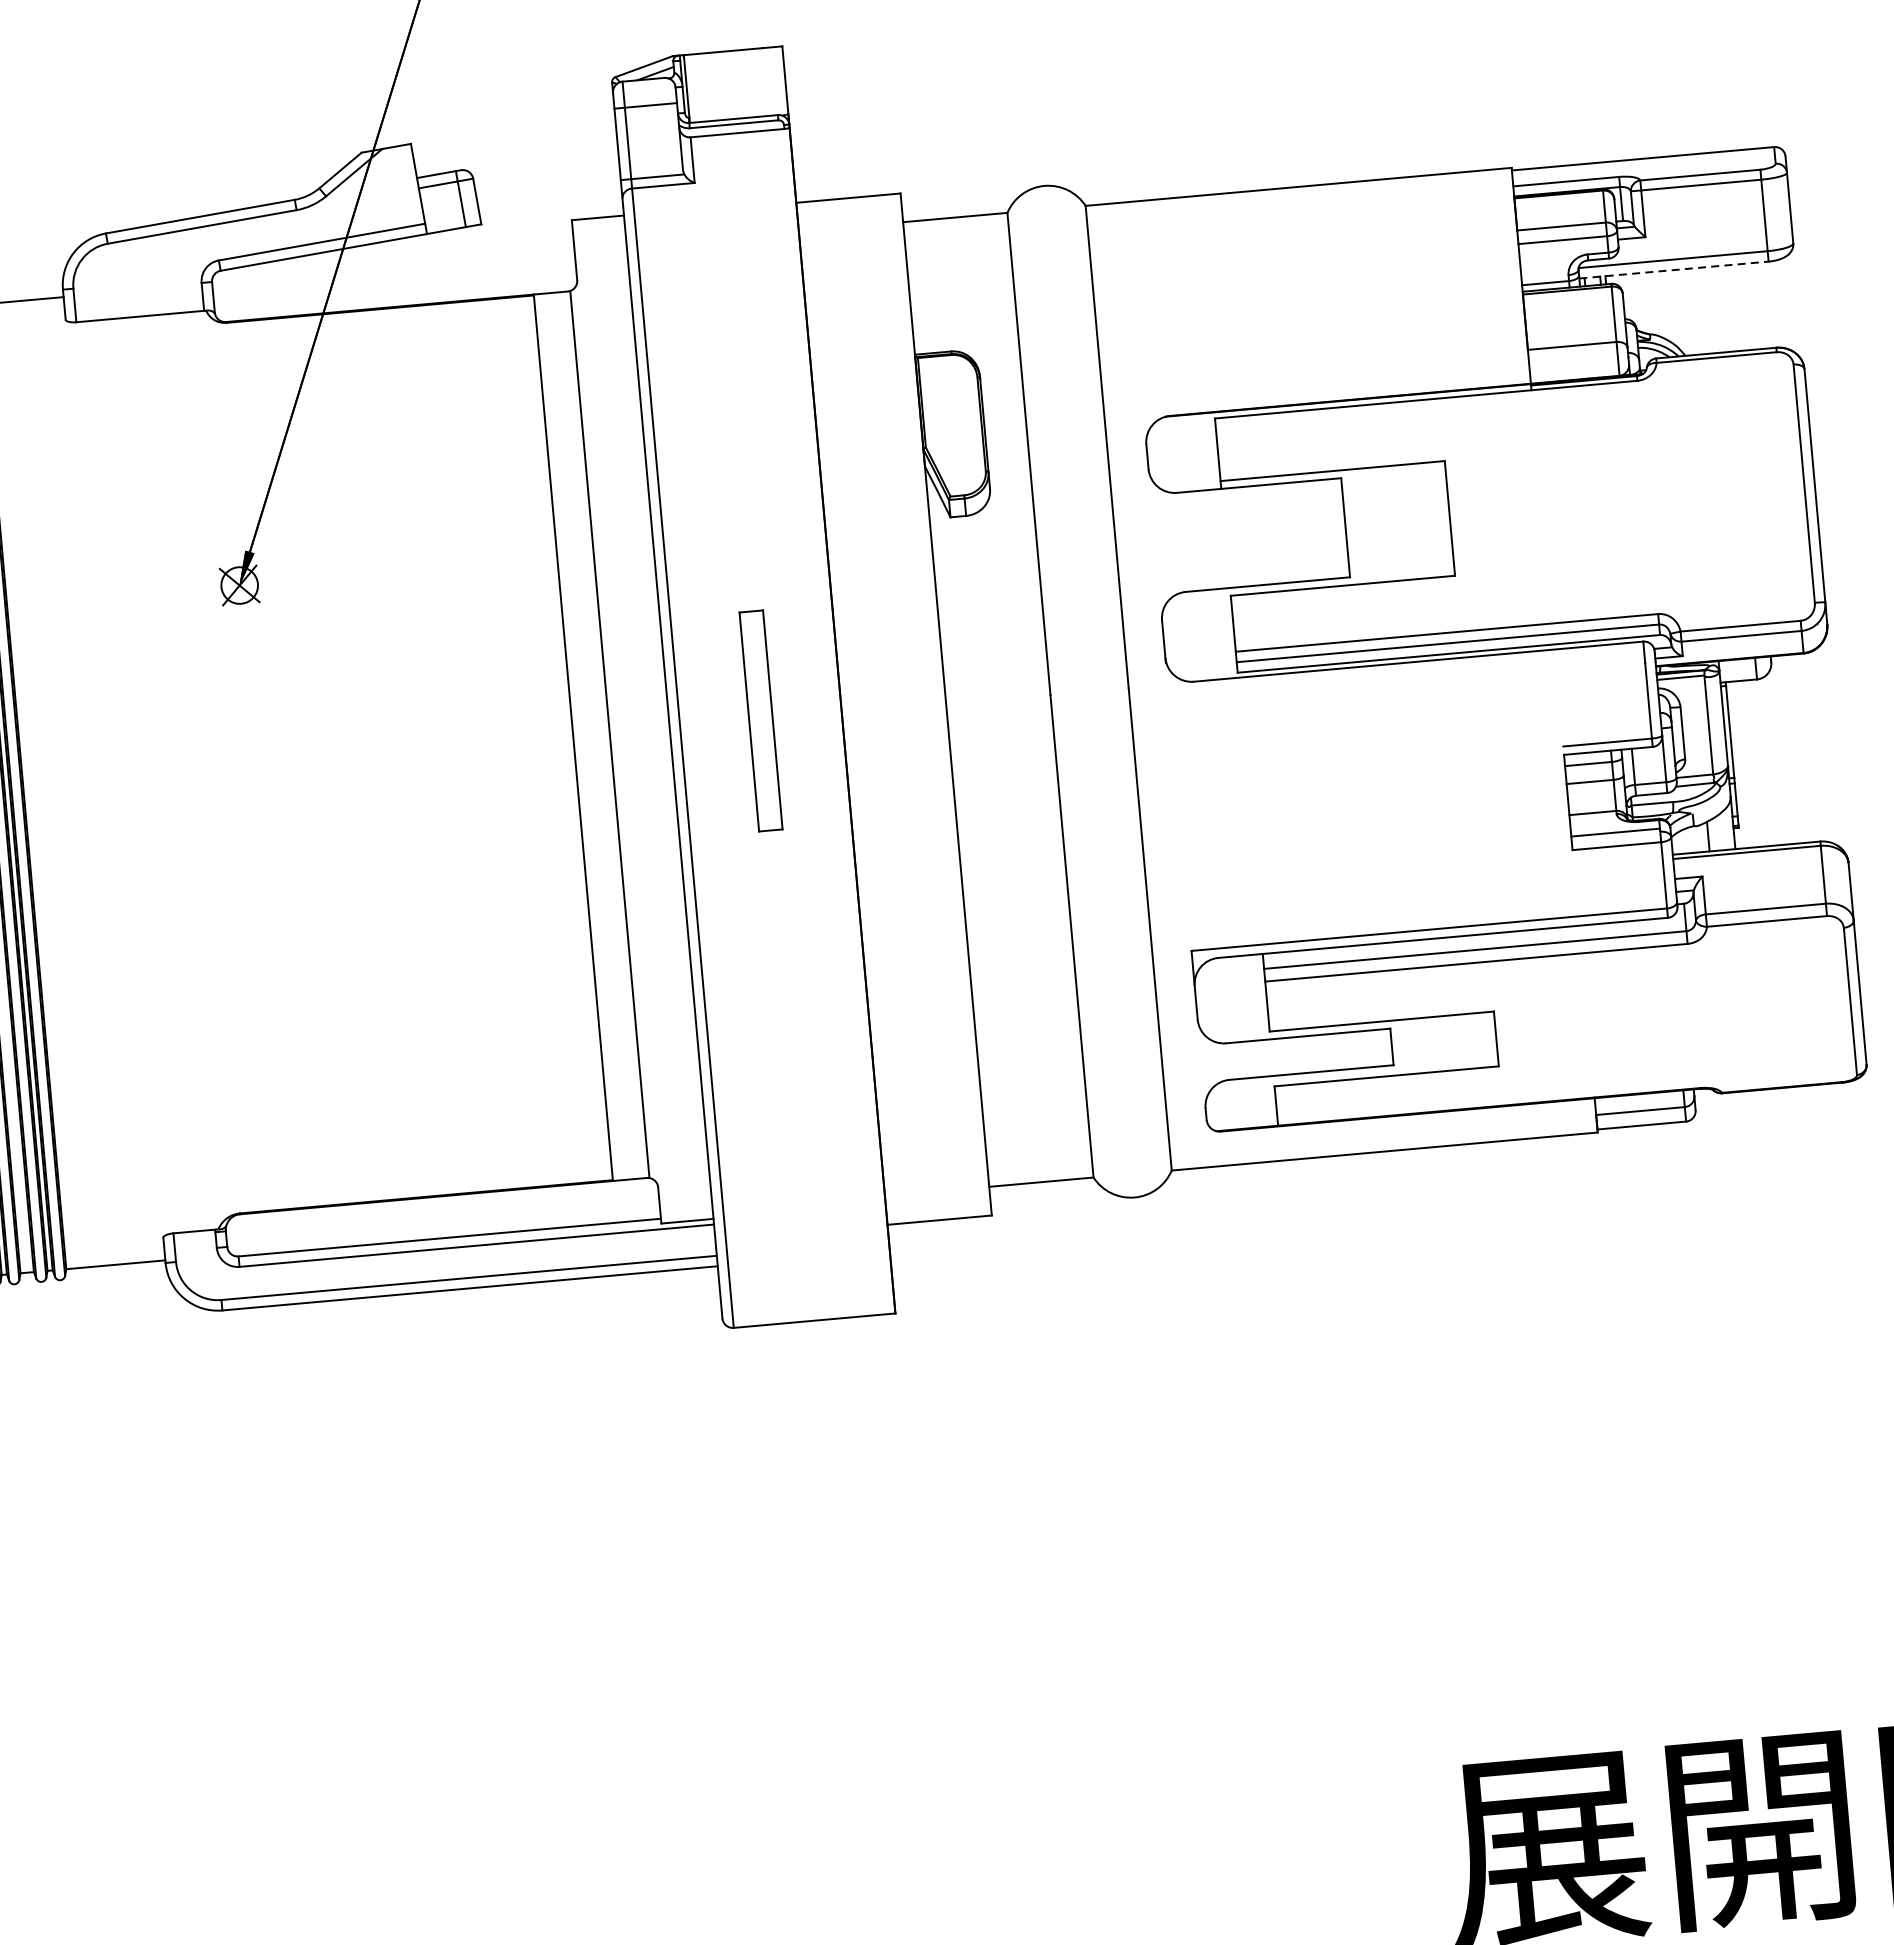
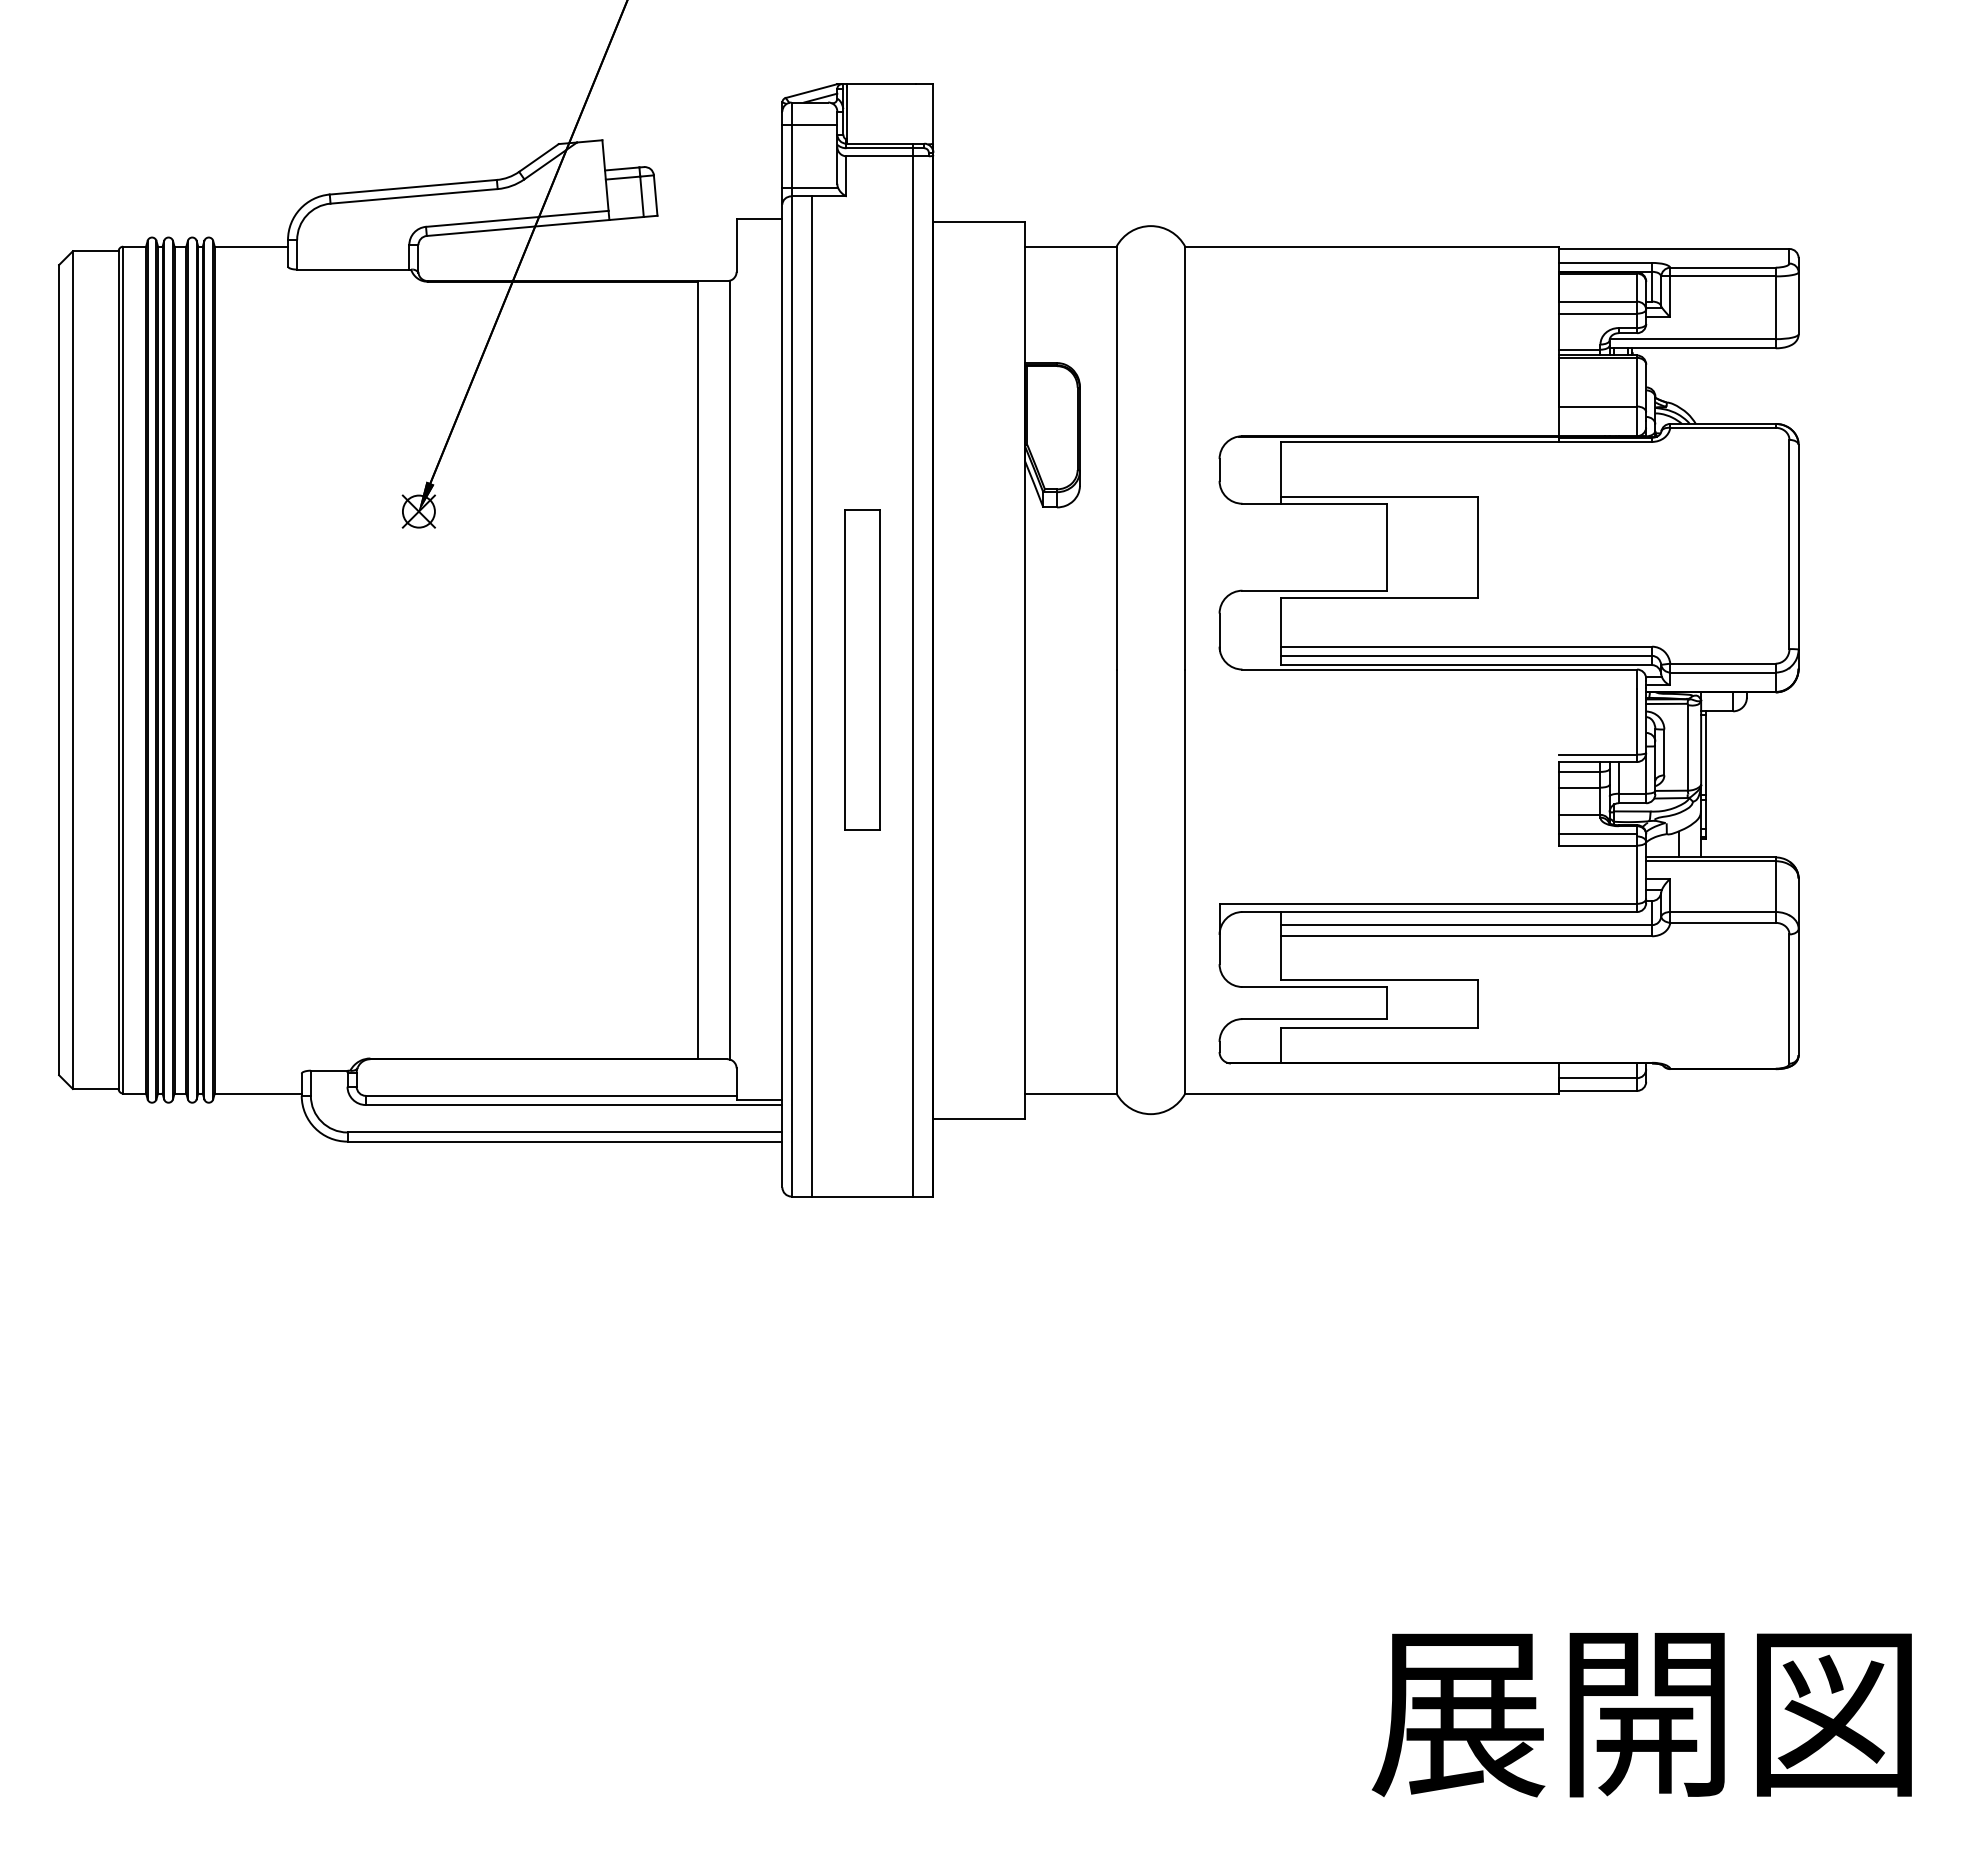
line: (1674, 270) -> (1693, 348), dashed -> solid
line: (817, 715) -> (912, 669), added
part: (761, 720) -> (862, 669), size x1.67
line: (706, 756) -> (812, 696), added

